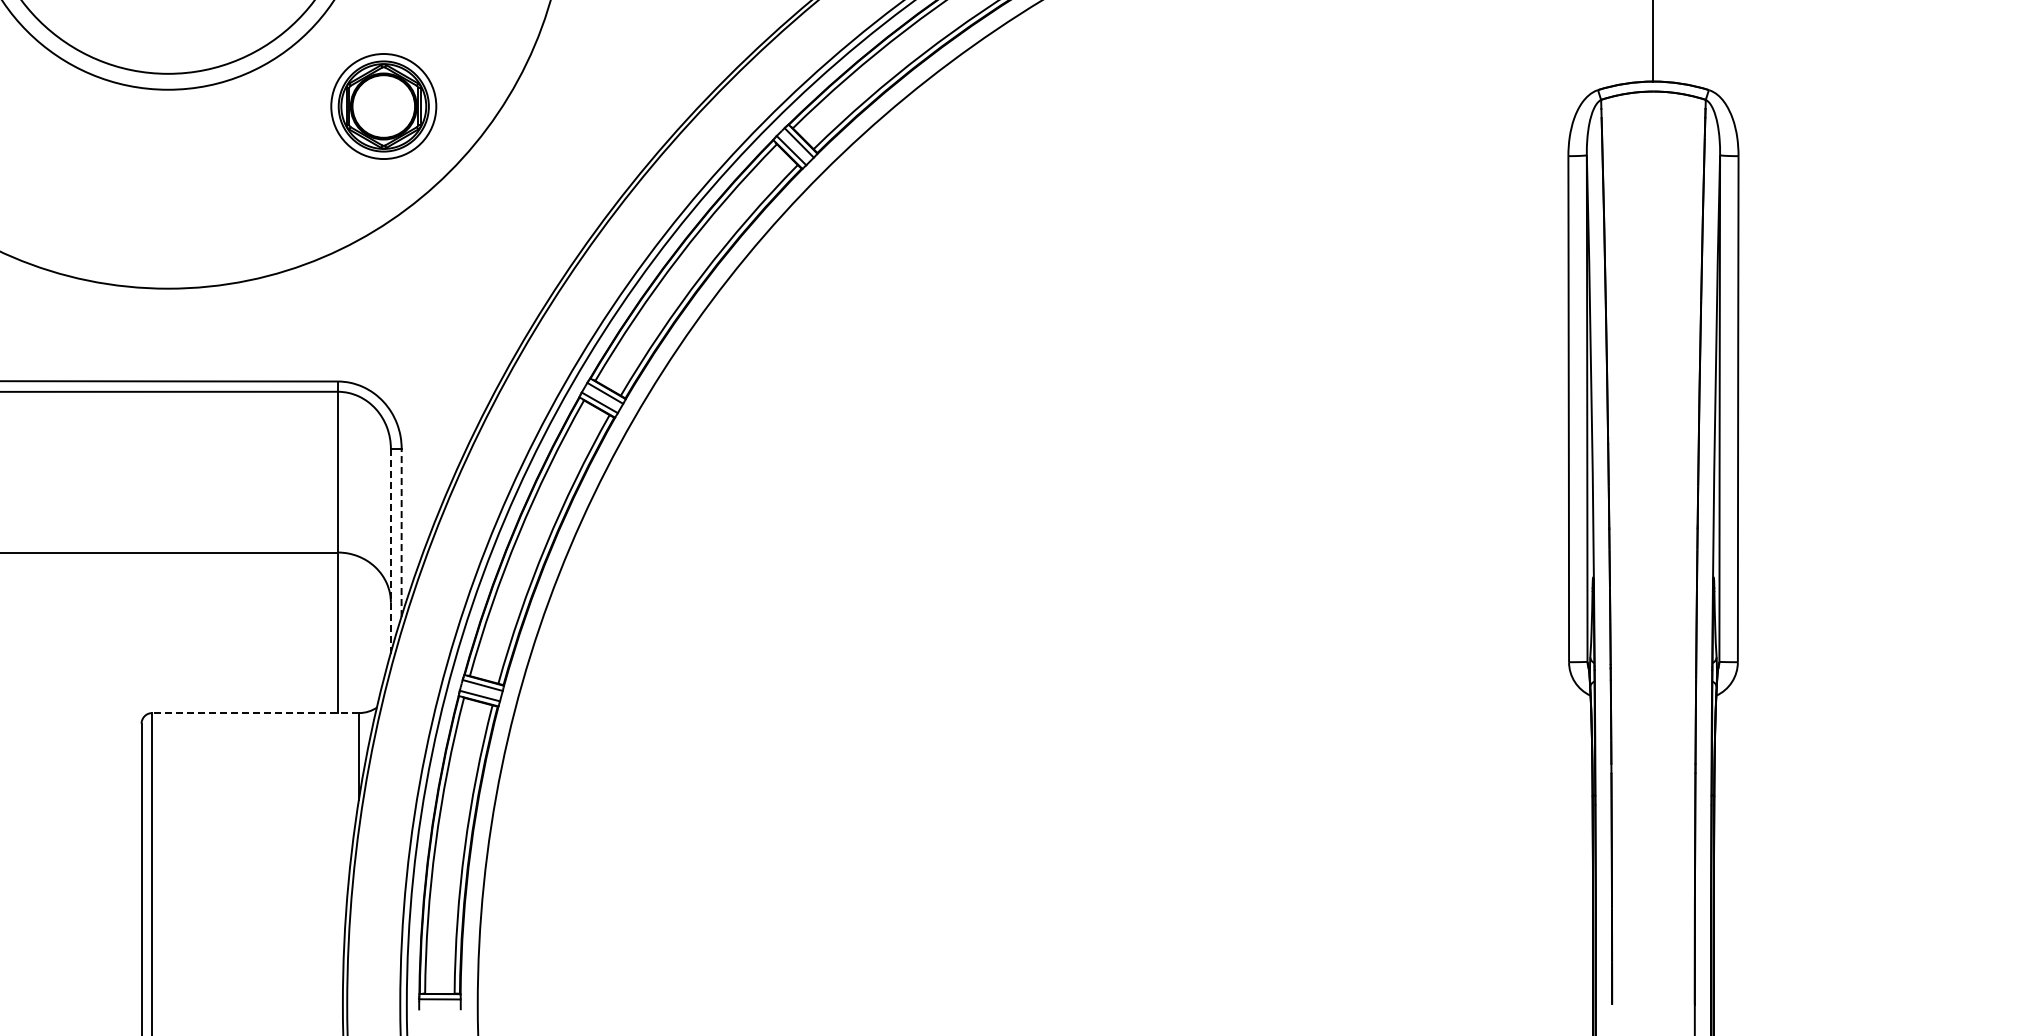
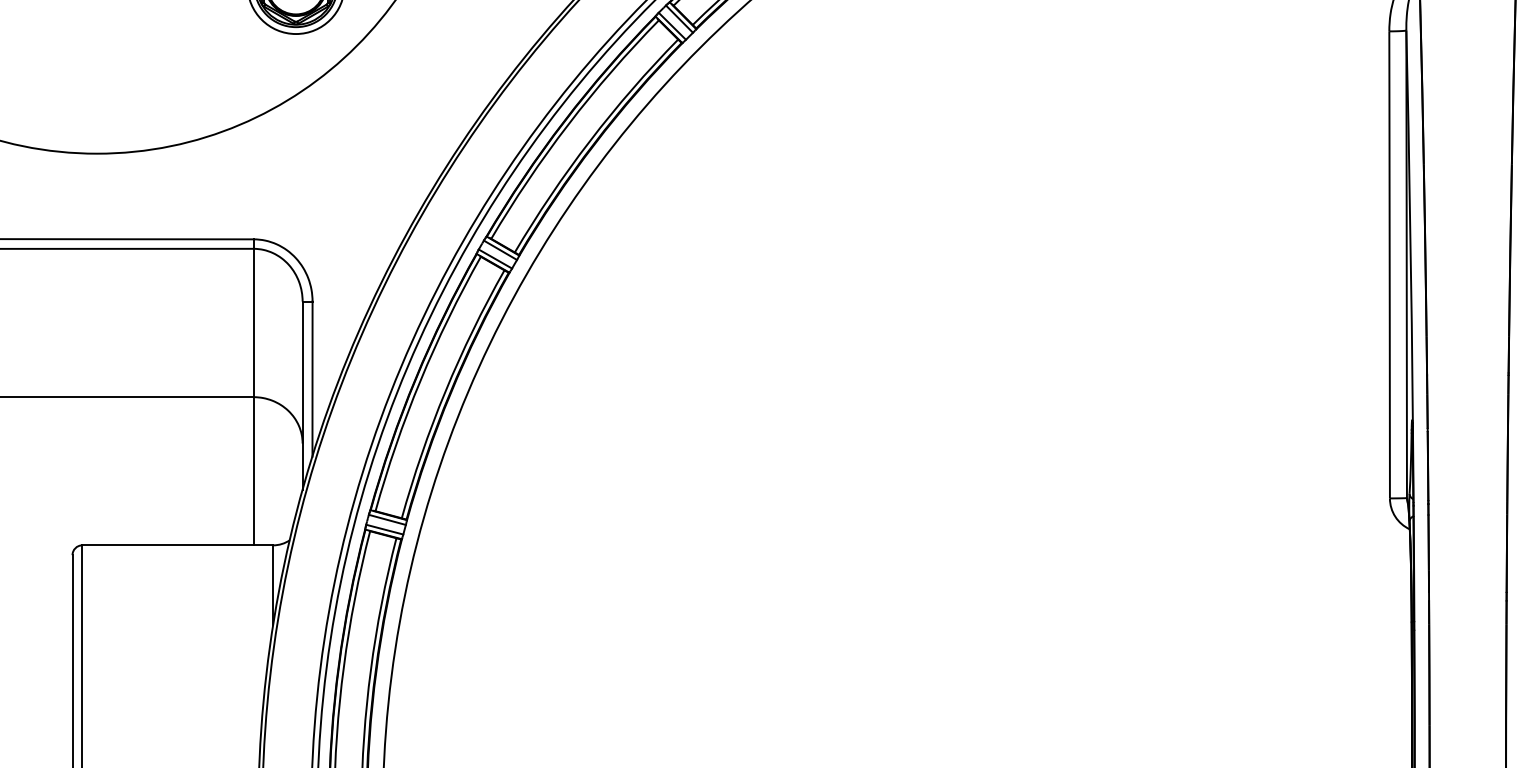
line: (401, 532) -> (312, 378), dashed -> solid
line: (390, 550) -> (302, 395), dashed -> solid
line: (255, 713) -> (177, 545), dashed -> solid

